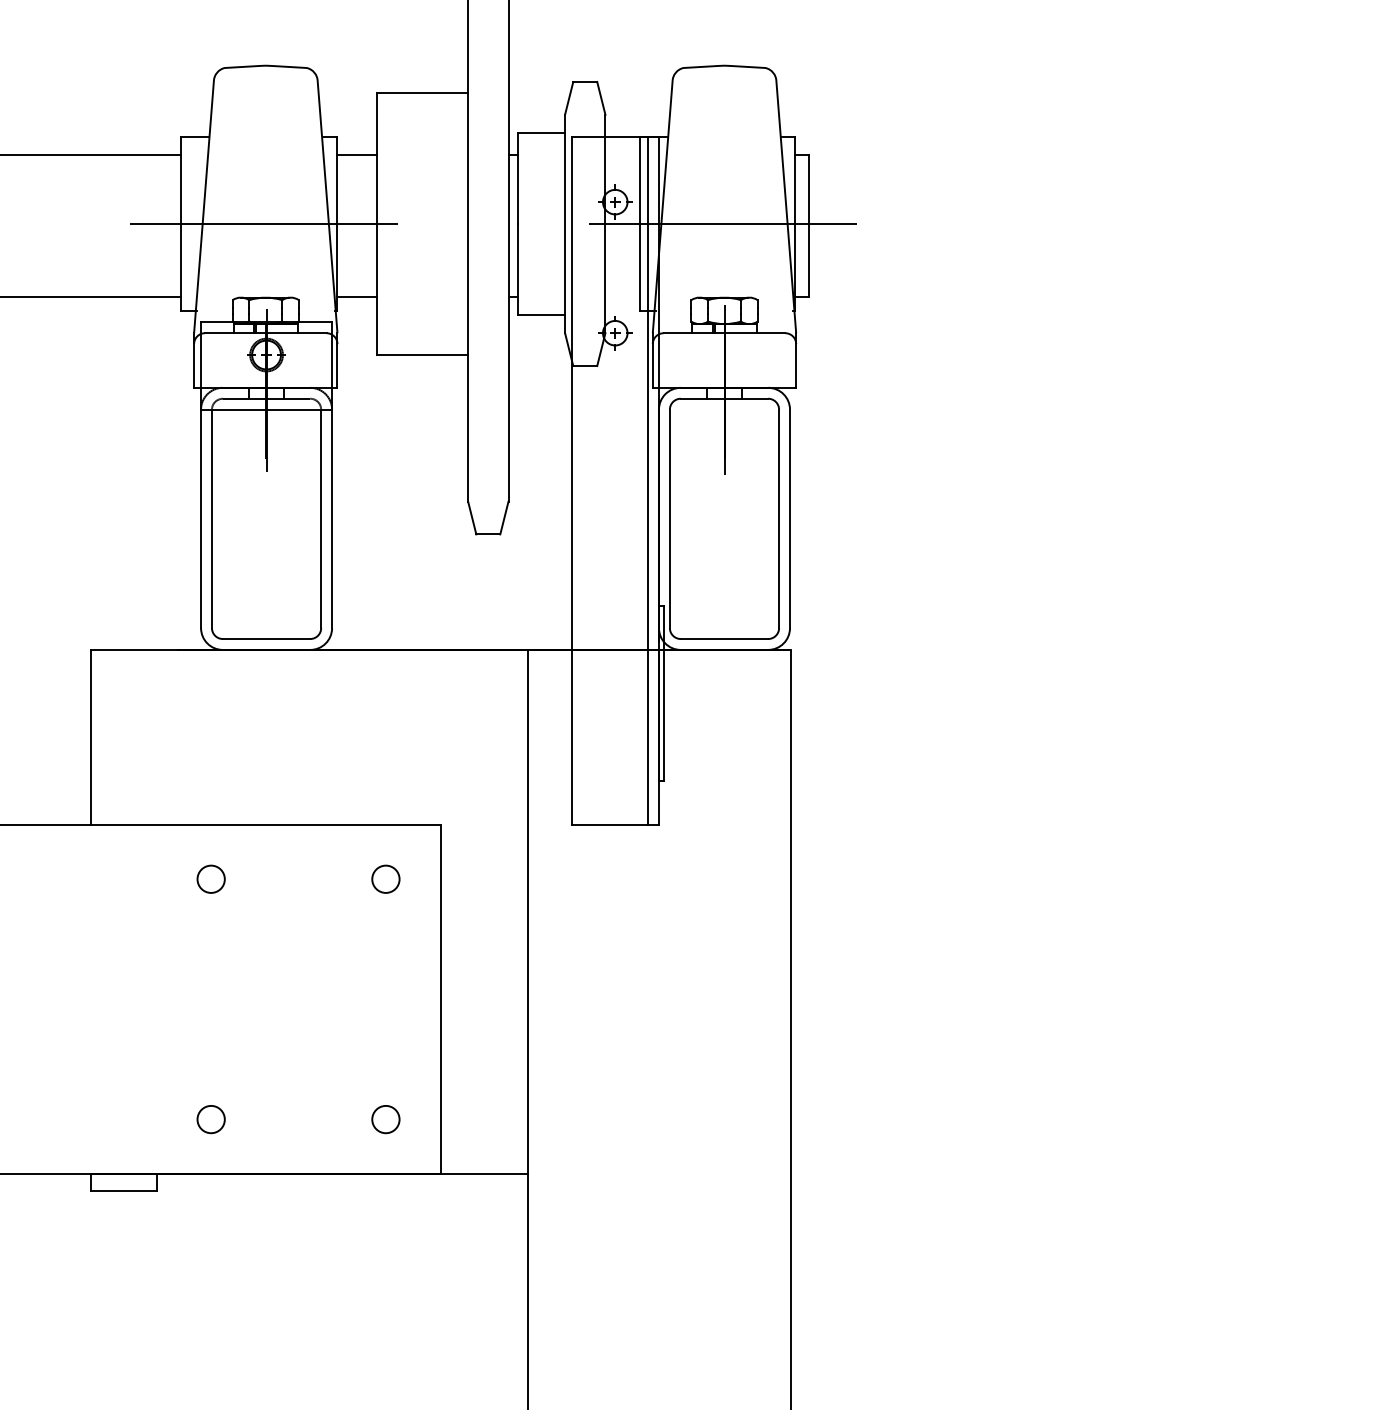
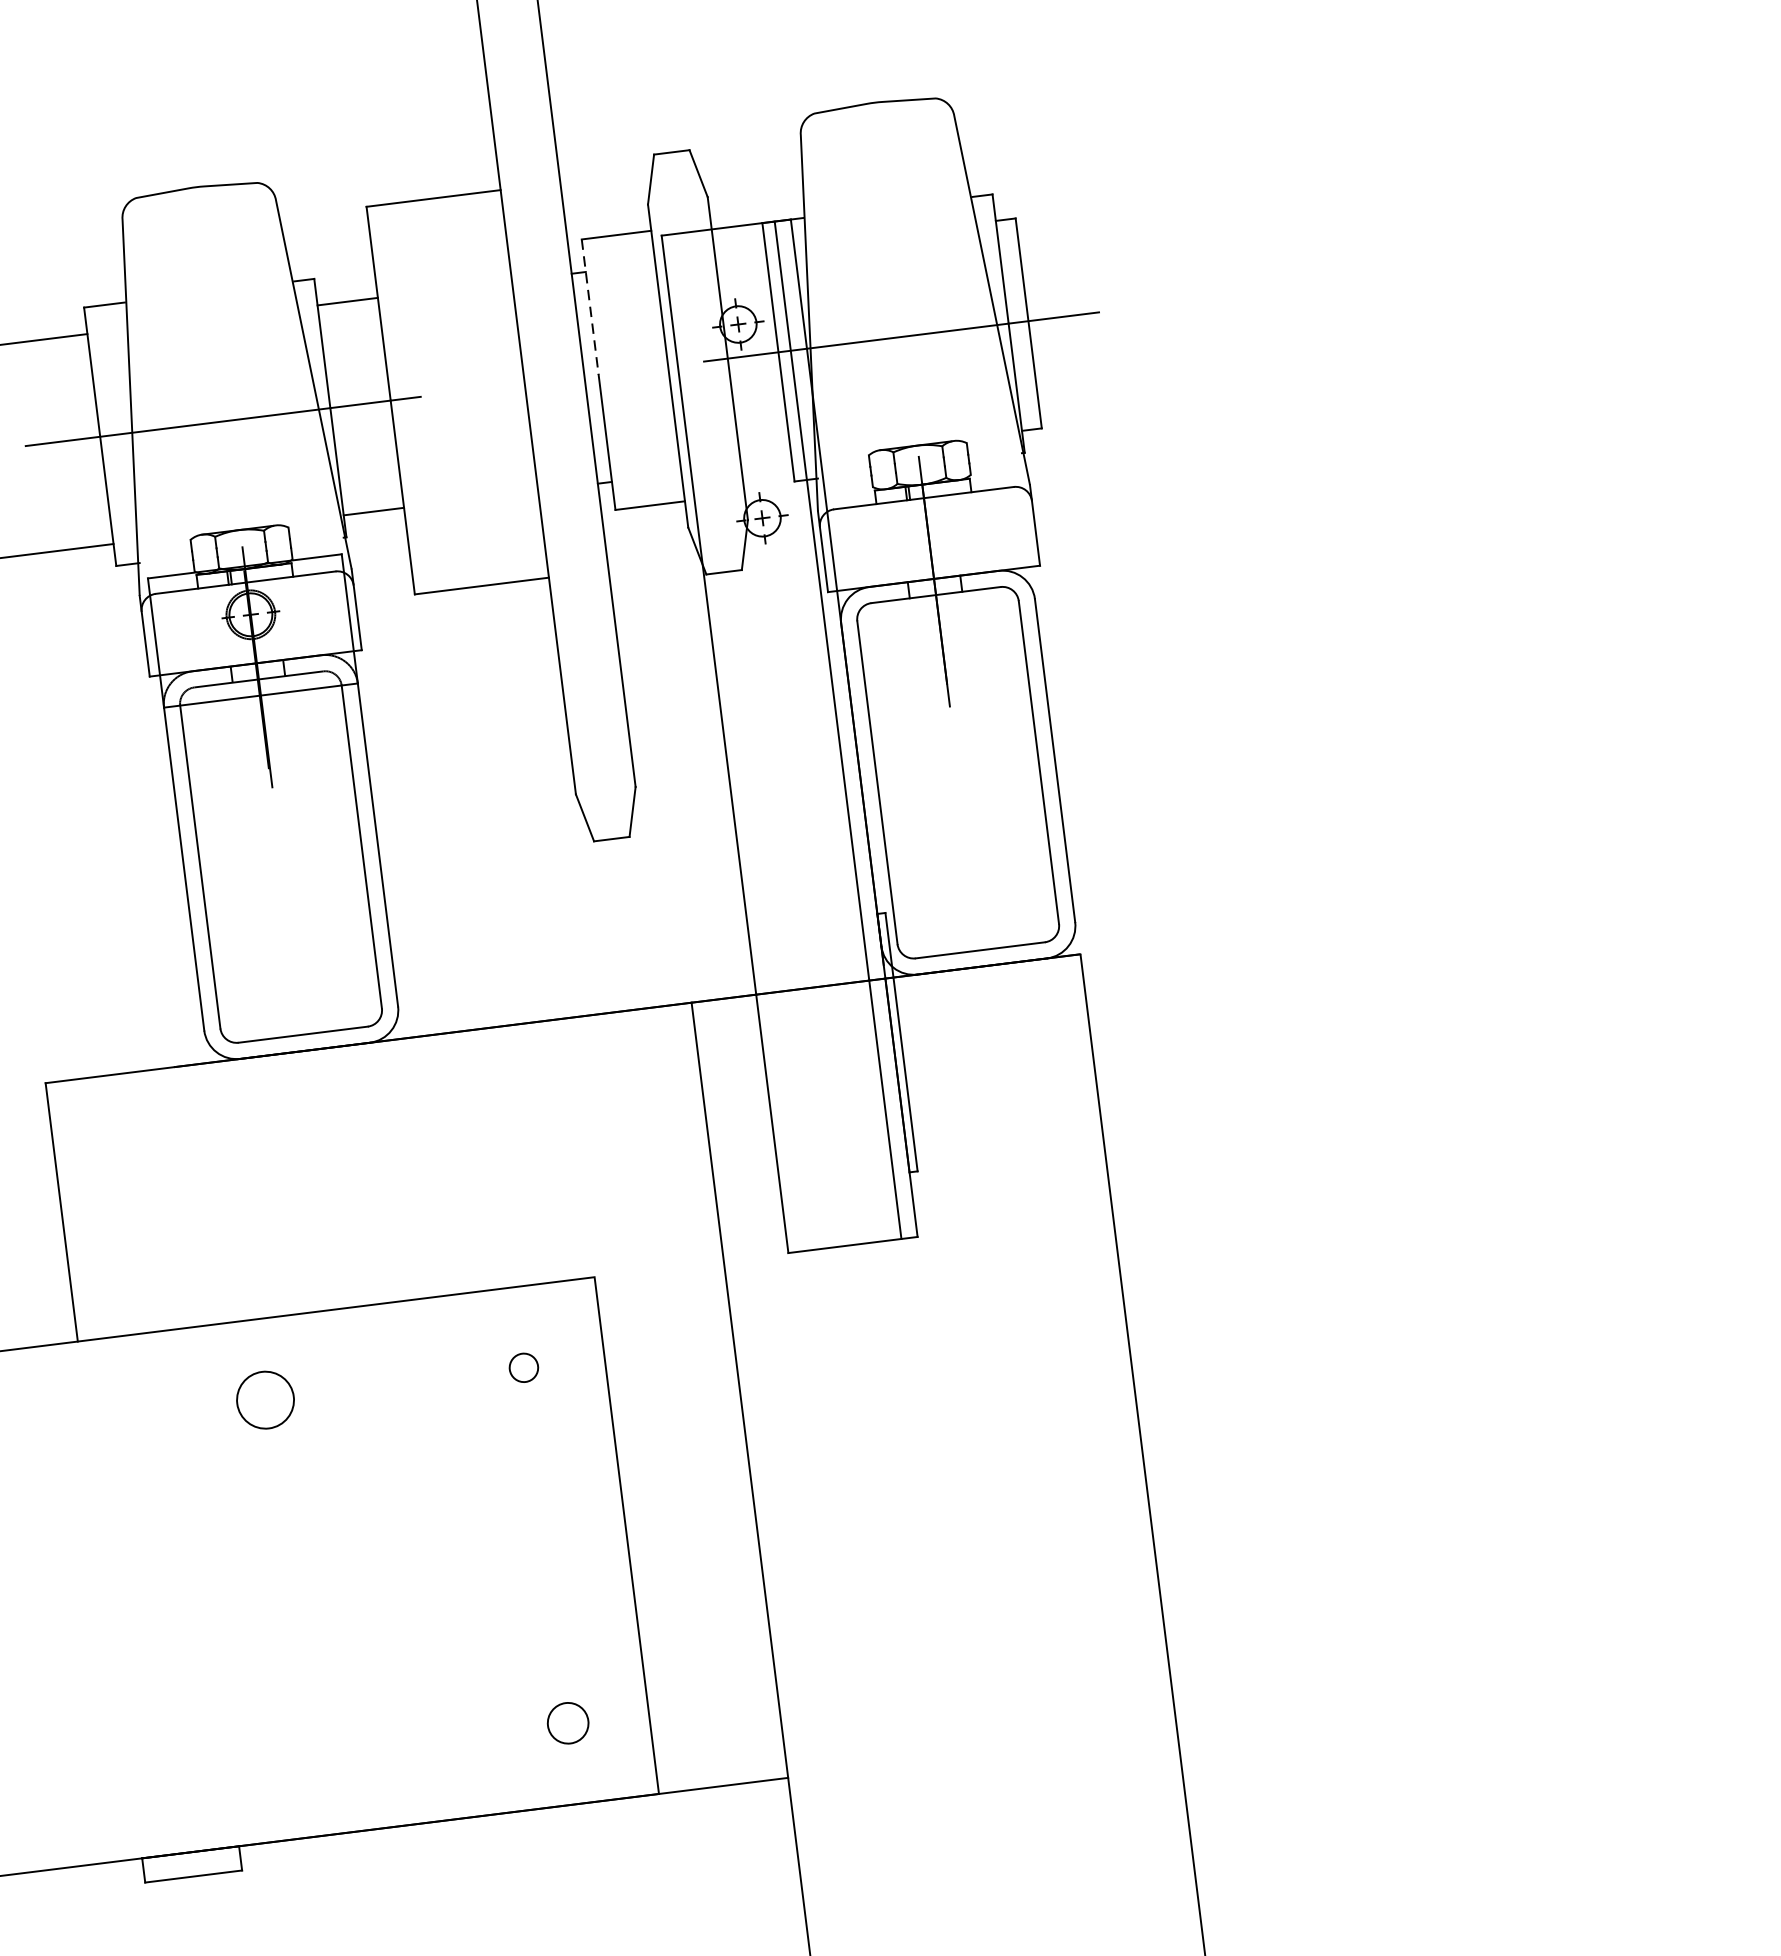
line: (518, 178) -> (590, 307), solid -> dashed
circle: (210, 878) -> (264, 1399), size x1.4
circle: (385, 878) -> (523, 1366), size x0.7
circle: (210, 1119) -> (308, 1755), removed

